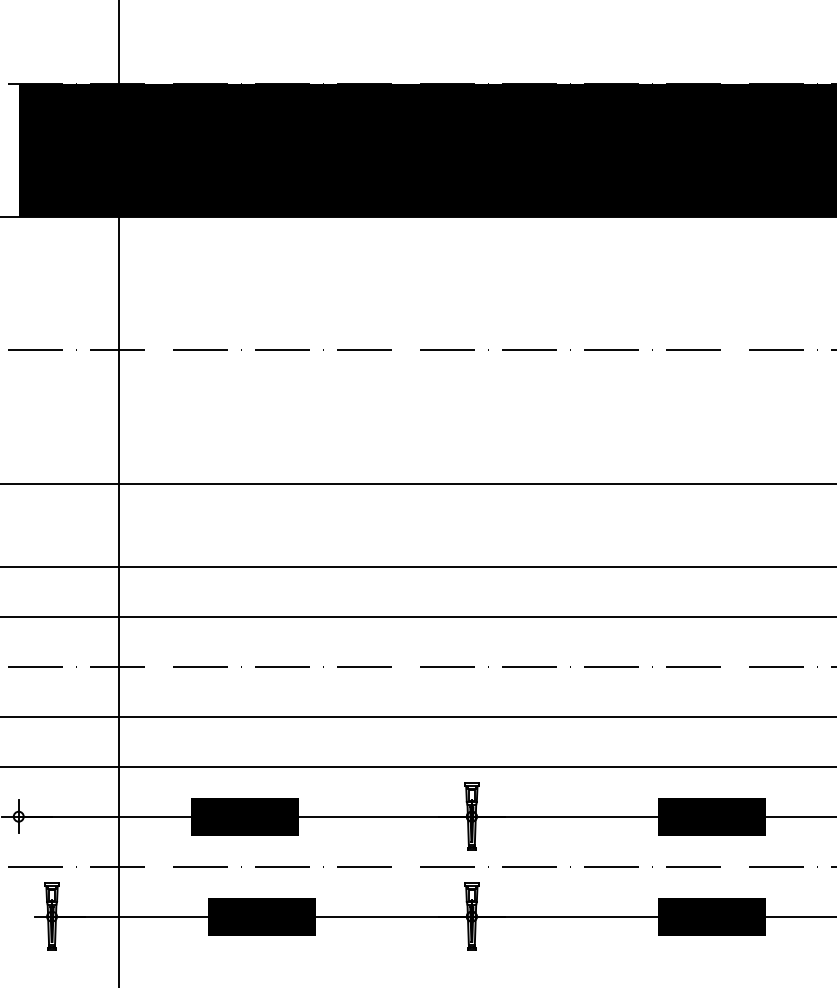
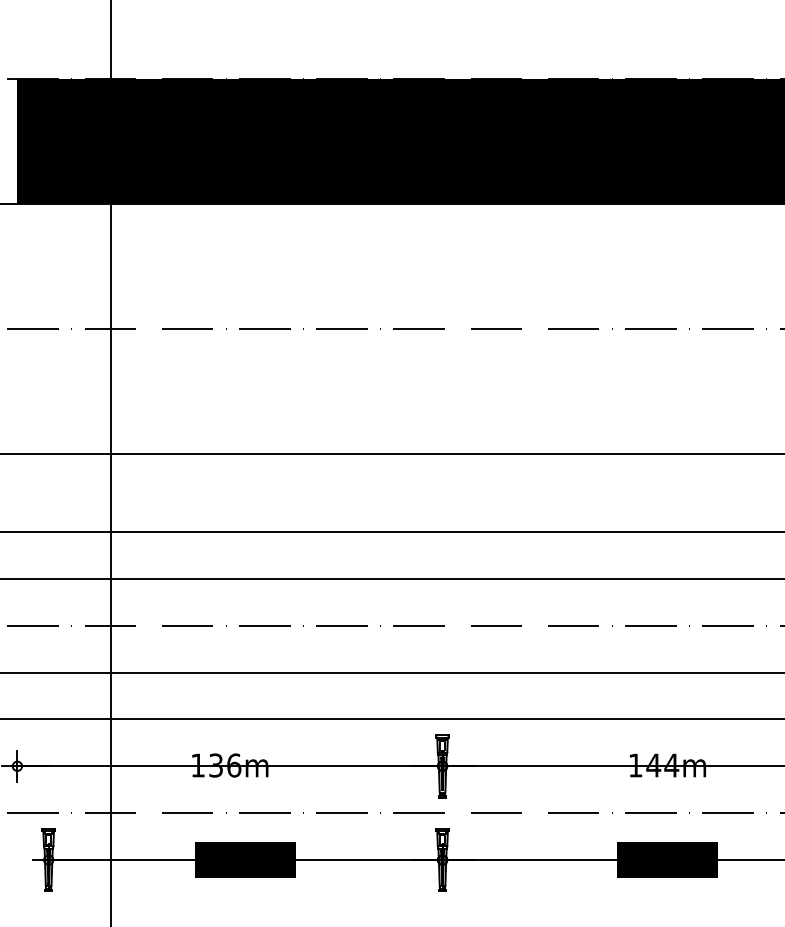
fill: (244, 816) -> (229, 766), removed
fill: (711, 816) -> (667, 766), removed

